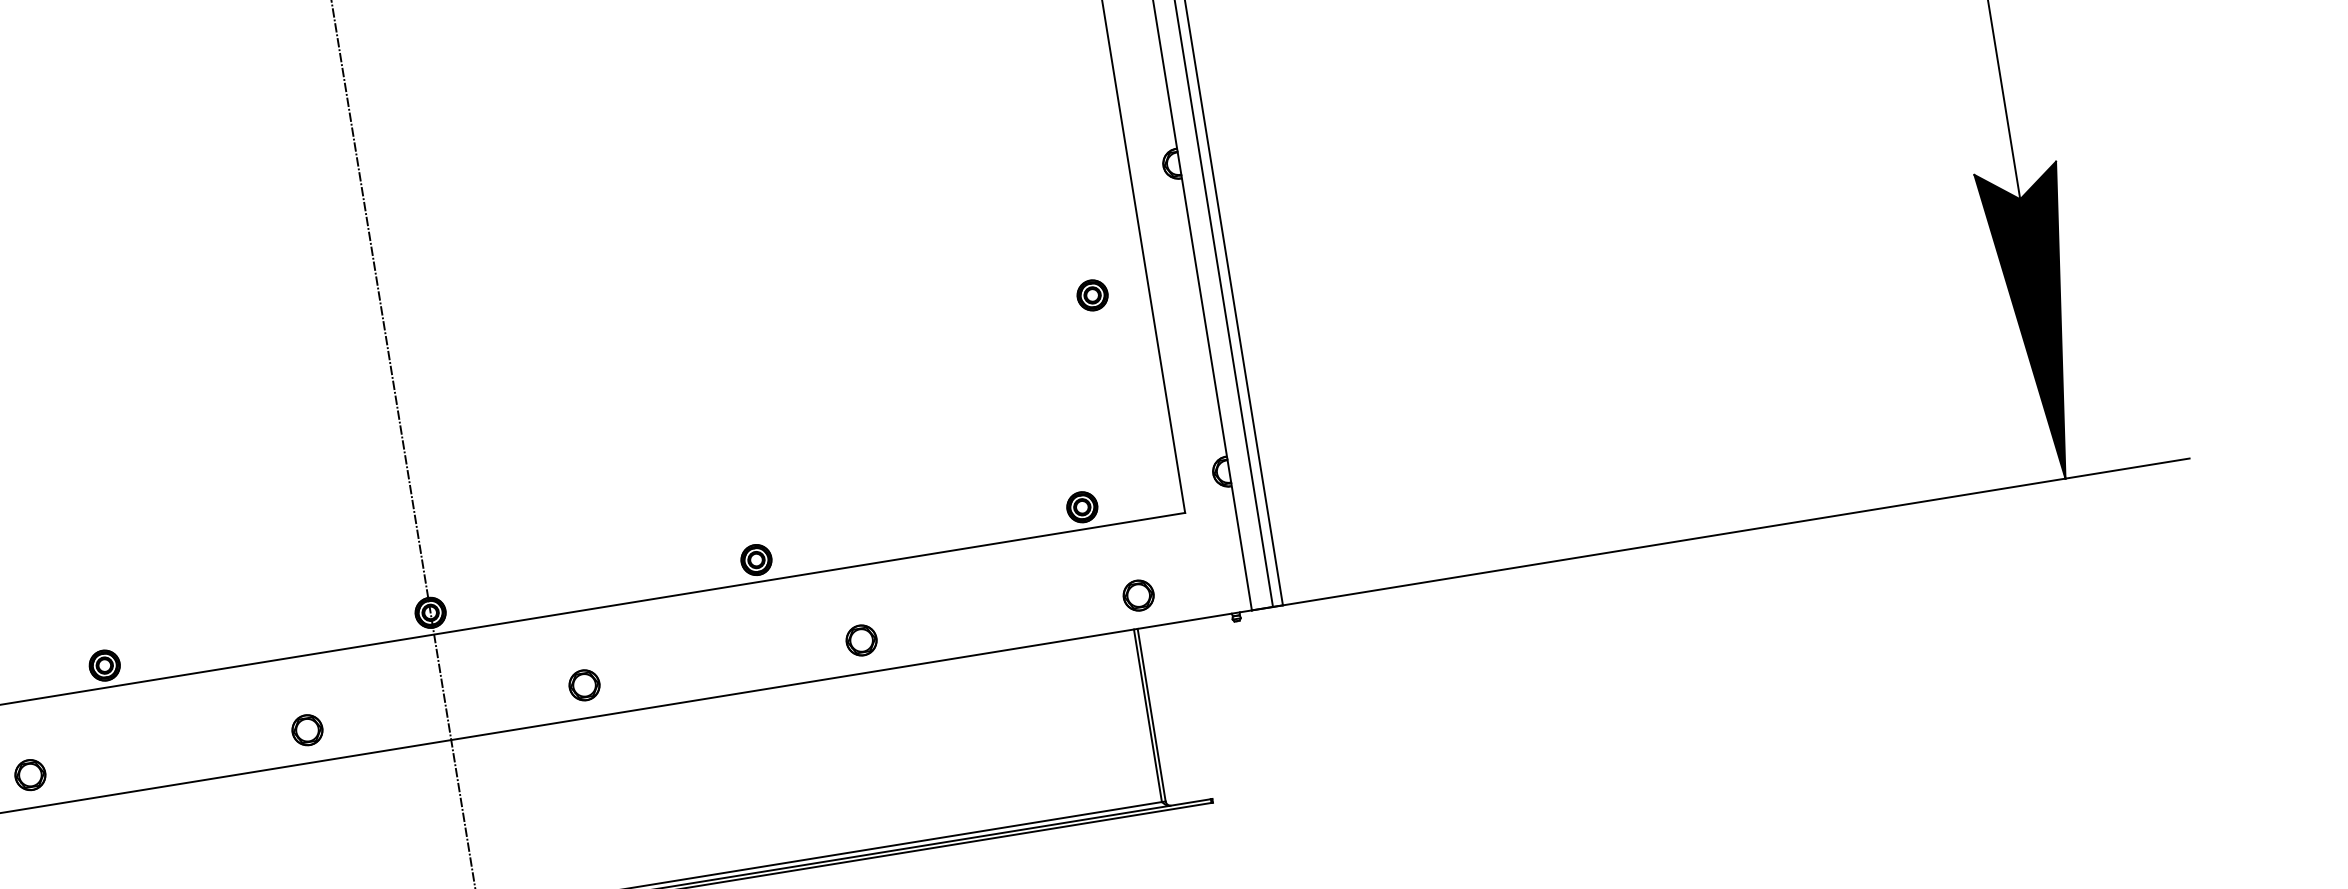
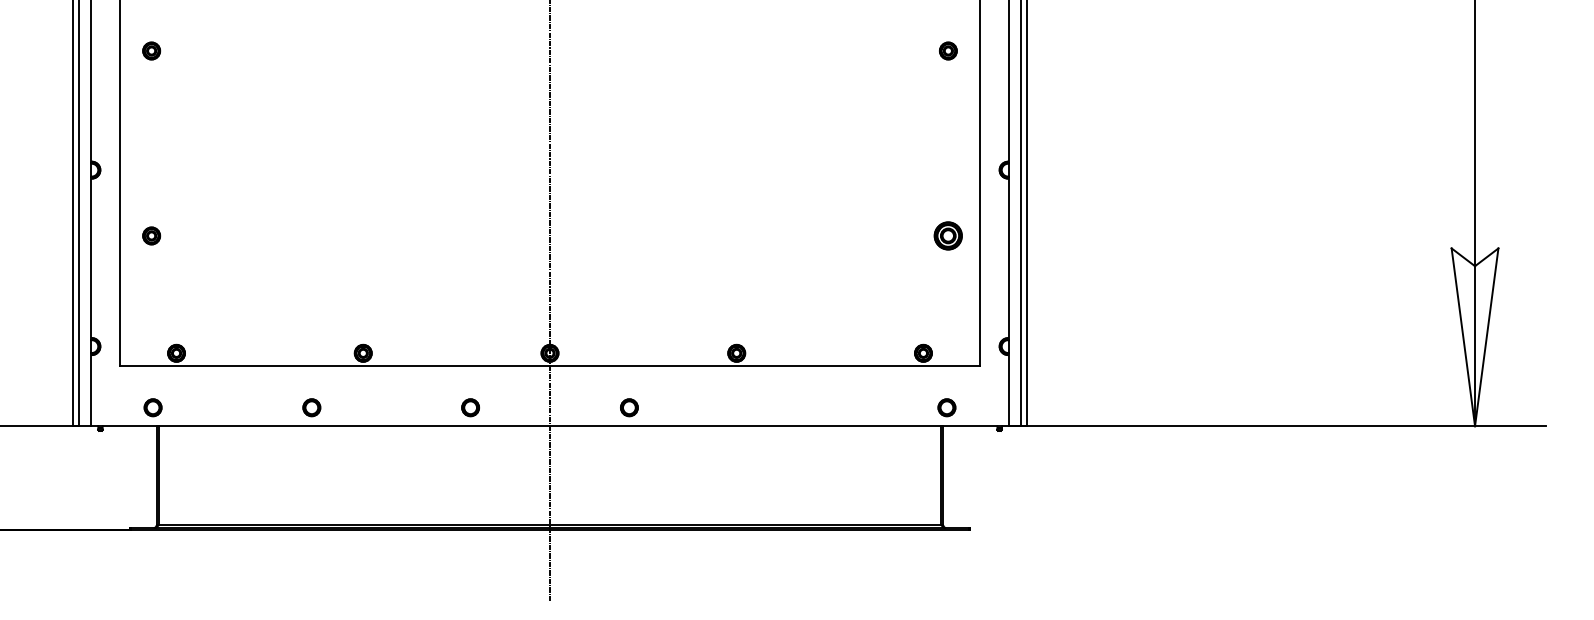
part: (1092, 294) -> (948, 235), size x1.6
fill: (2039, 323) -> (1474, 337), removed
part: (860, 640) -> (787, 407), removed

